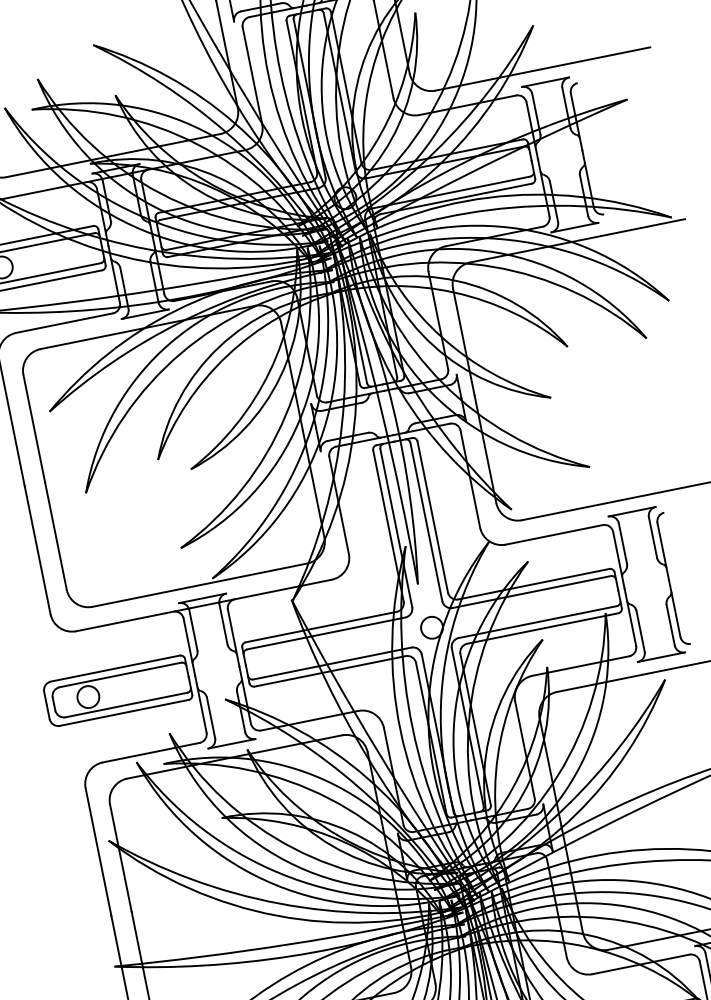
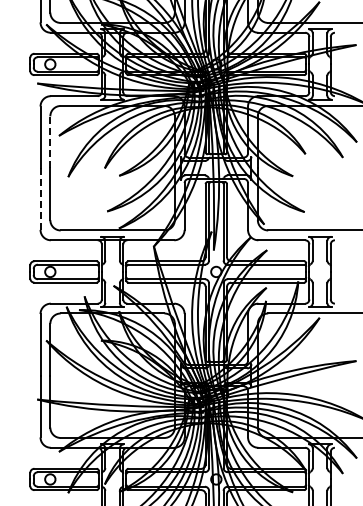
line: (34, 428) -> (50, 142), solid -> dashed
line: (37, 551) -> (40, 199), solid -> dashed

